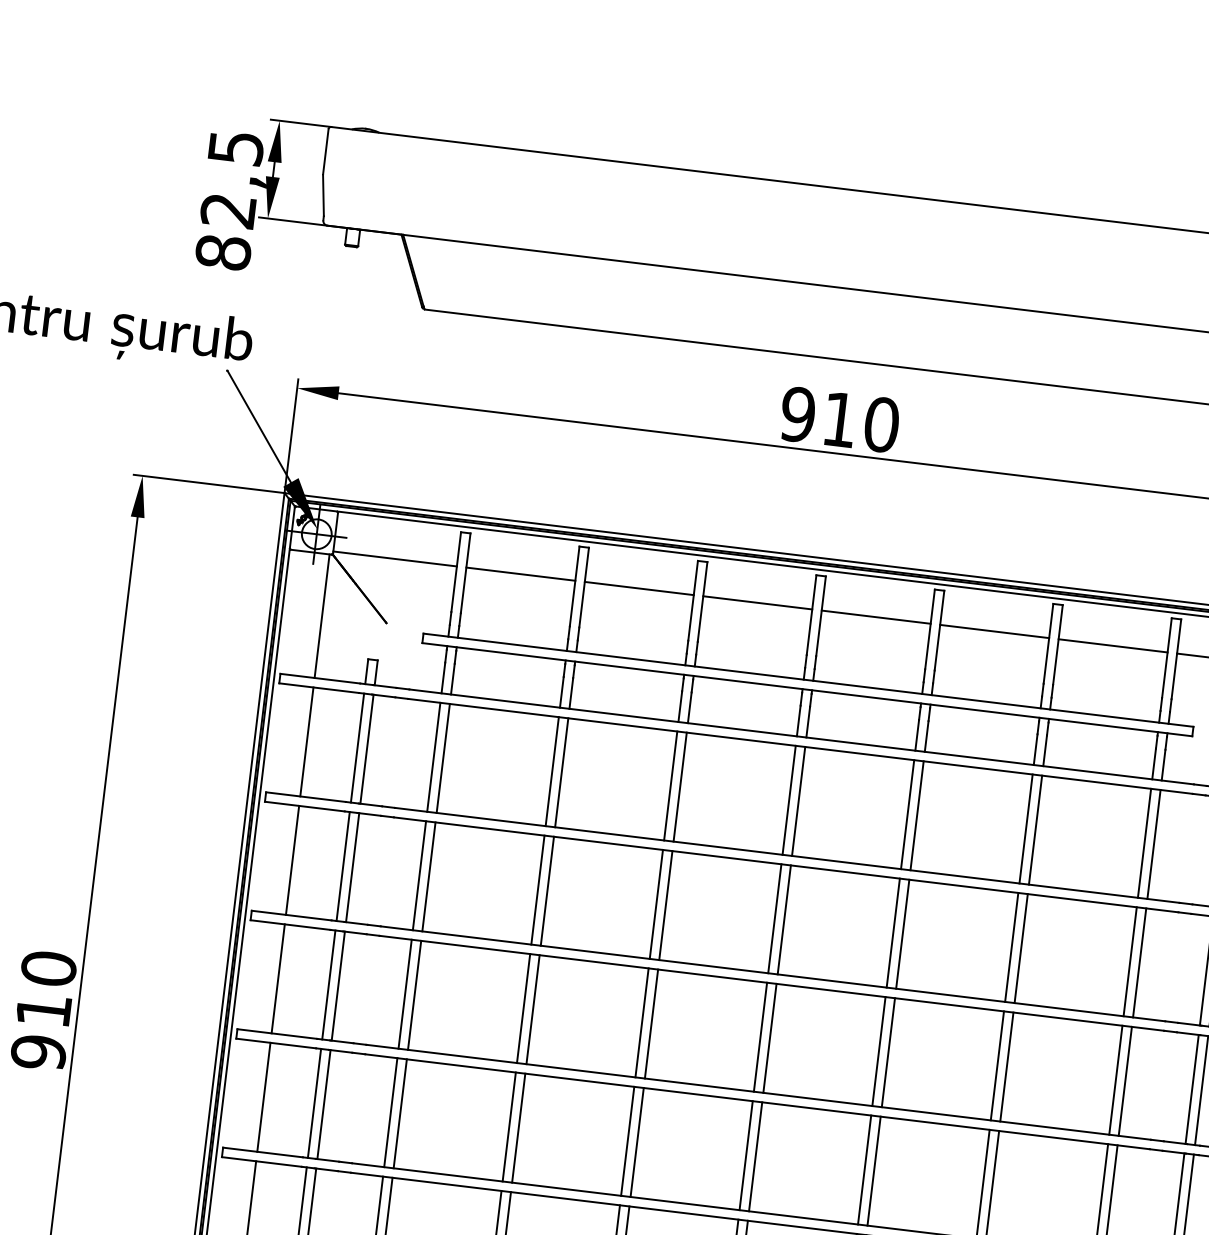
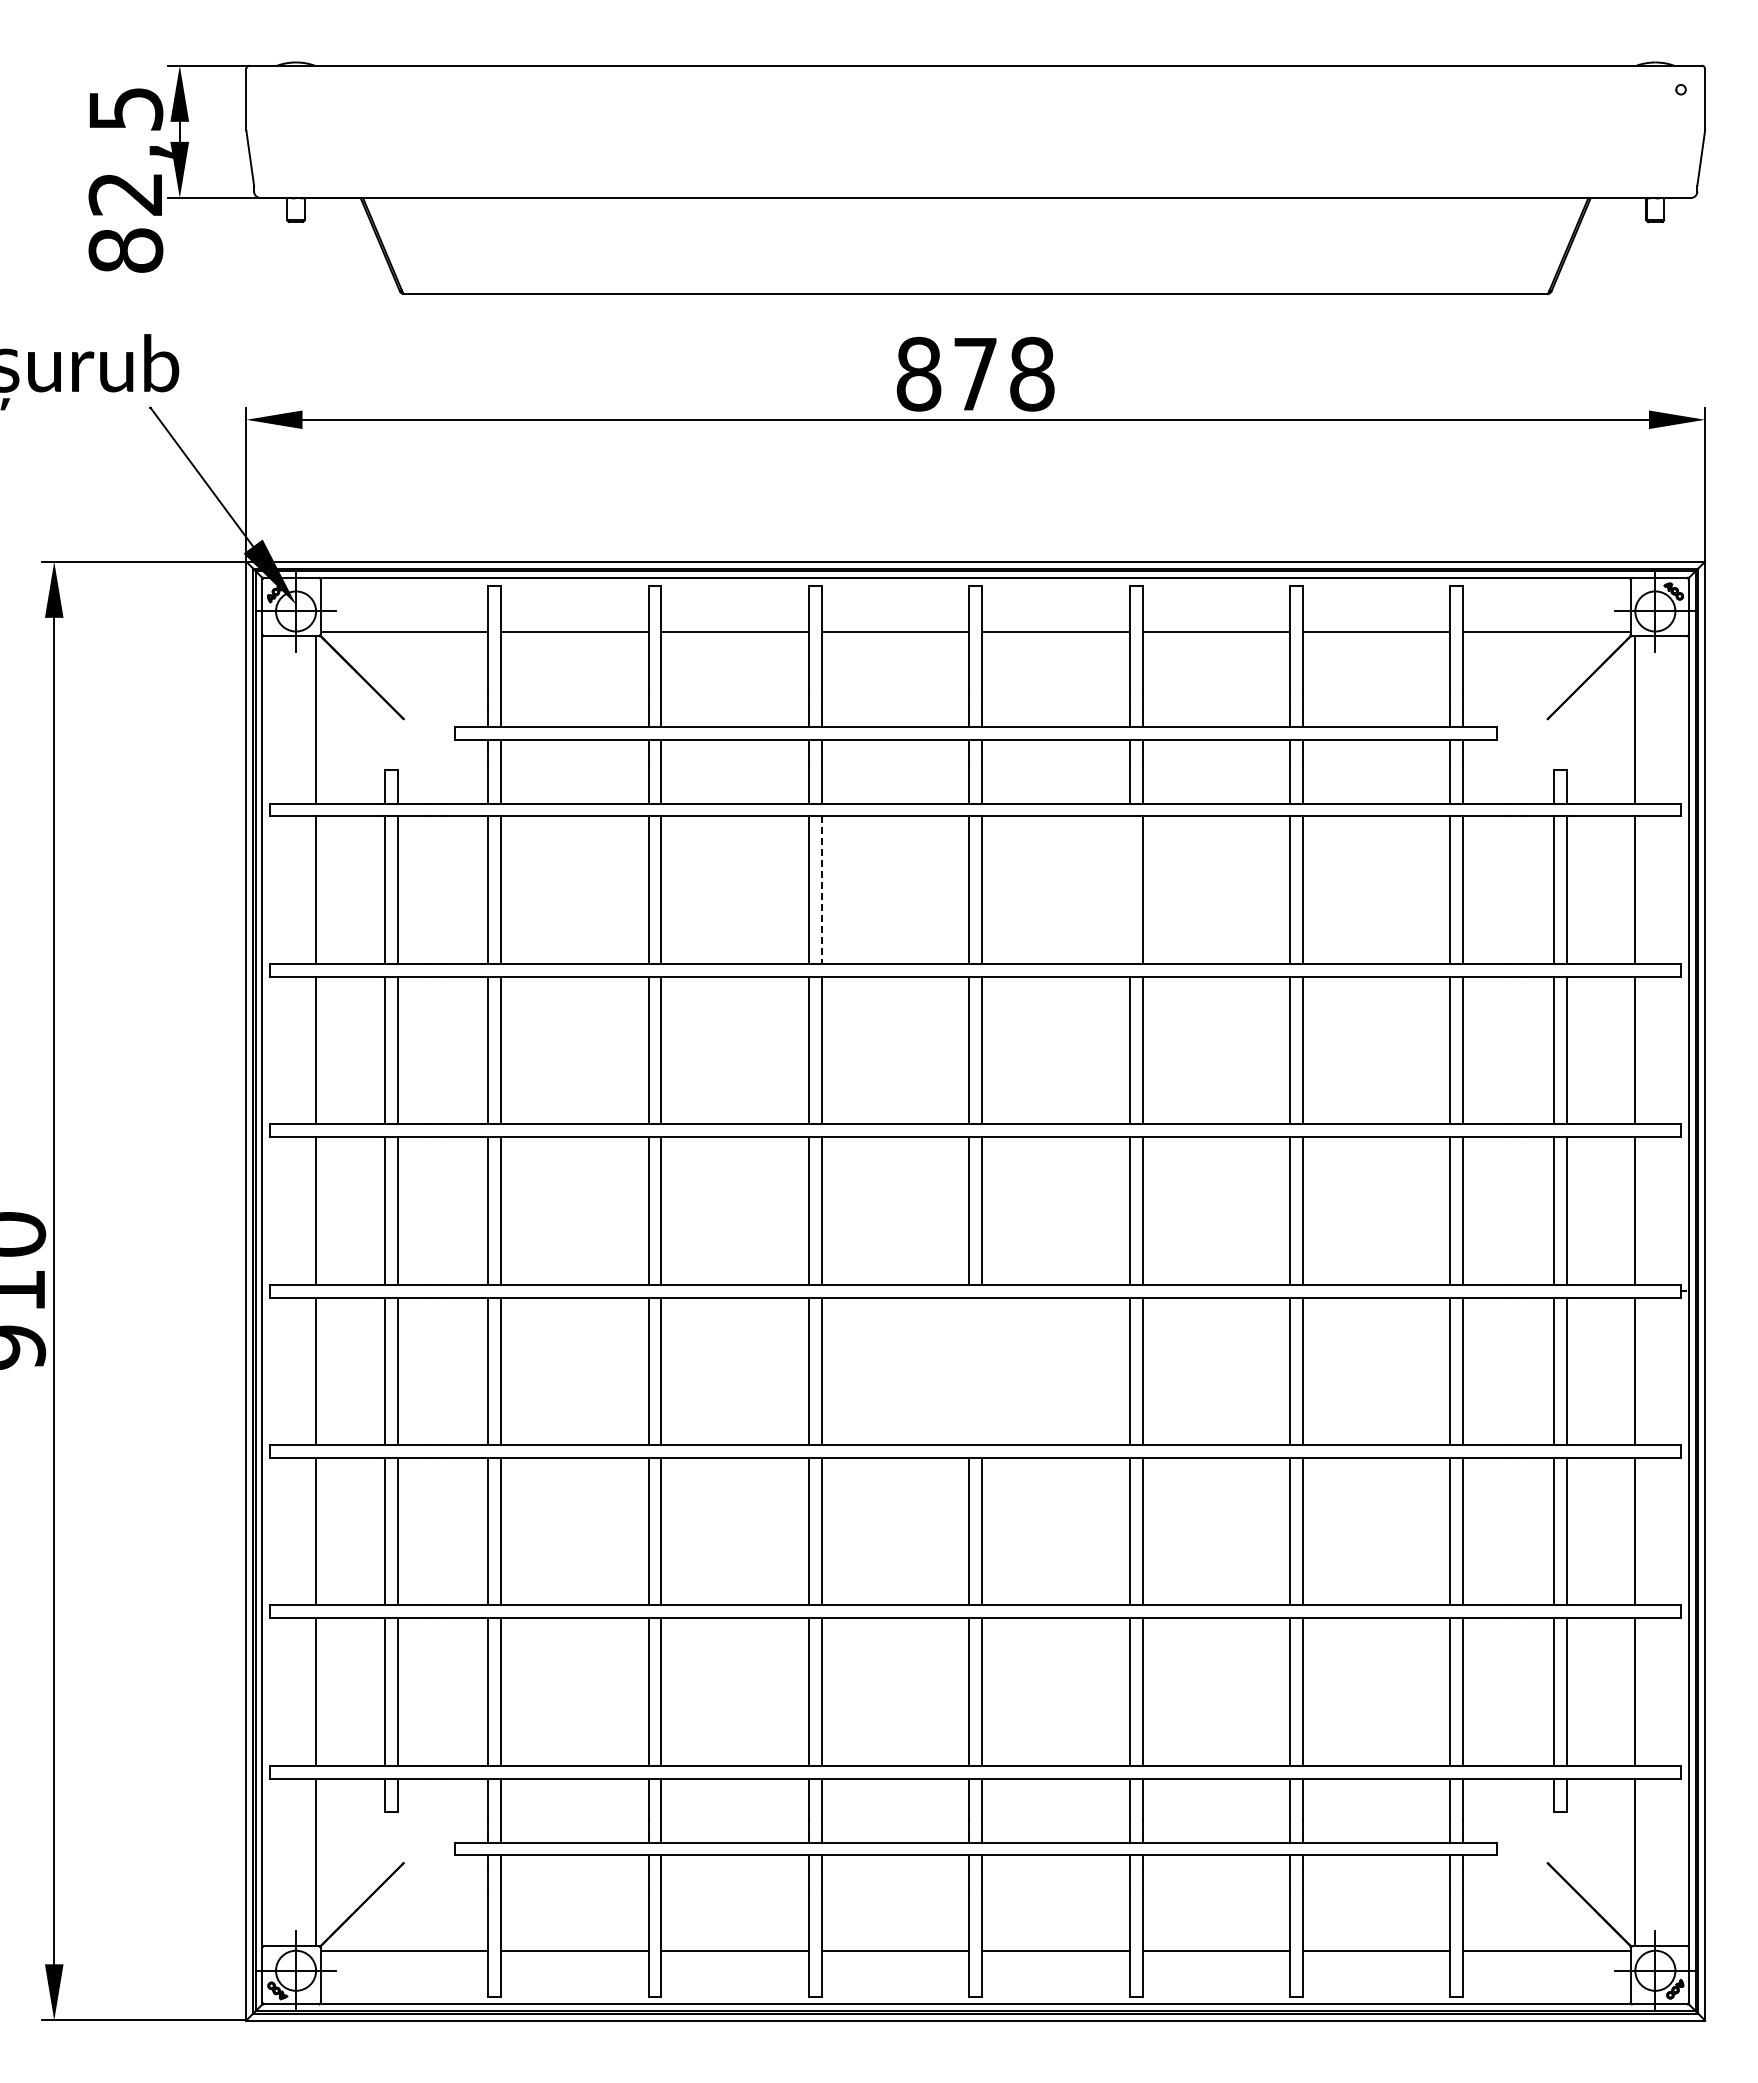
text: (839, 419) -> (975, 374), 910 -> 878
line: (679, 787) -> (821, 890), solid -> dashed
line: (907, 814) -> (1129, 889), removed
line: (746, 1155) -> (969, 1371), removed
line: (755, 1156) -> (982, 1371), removed

